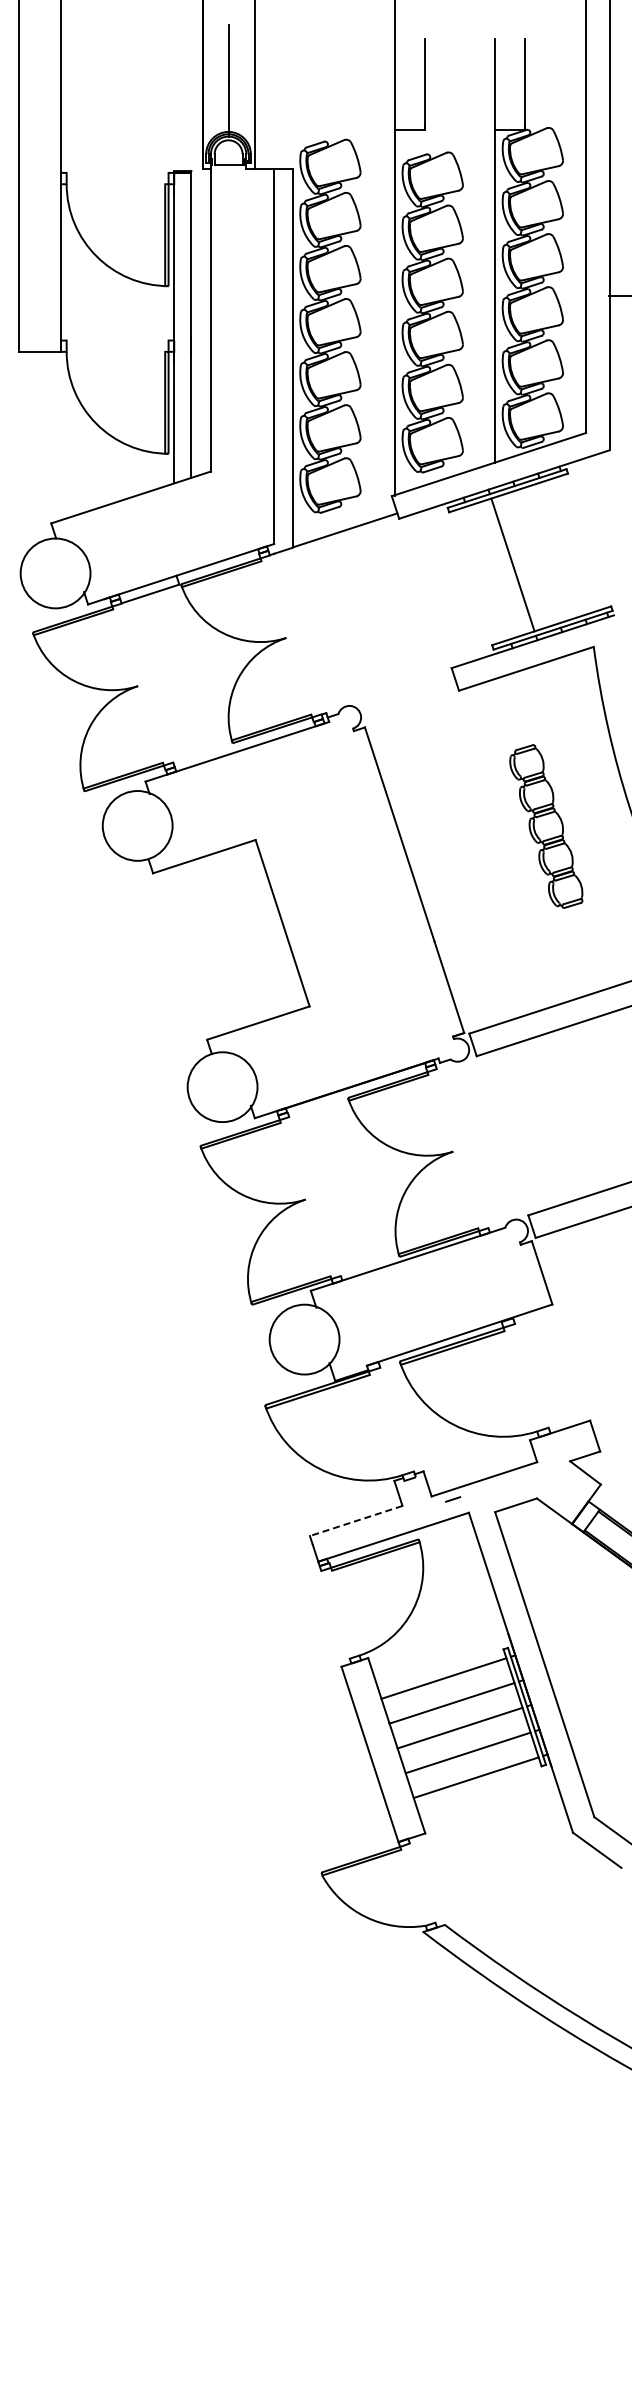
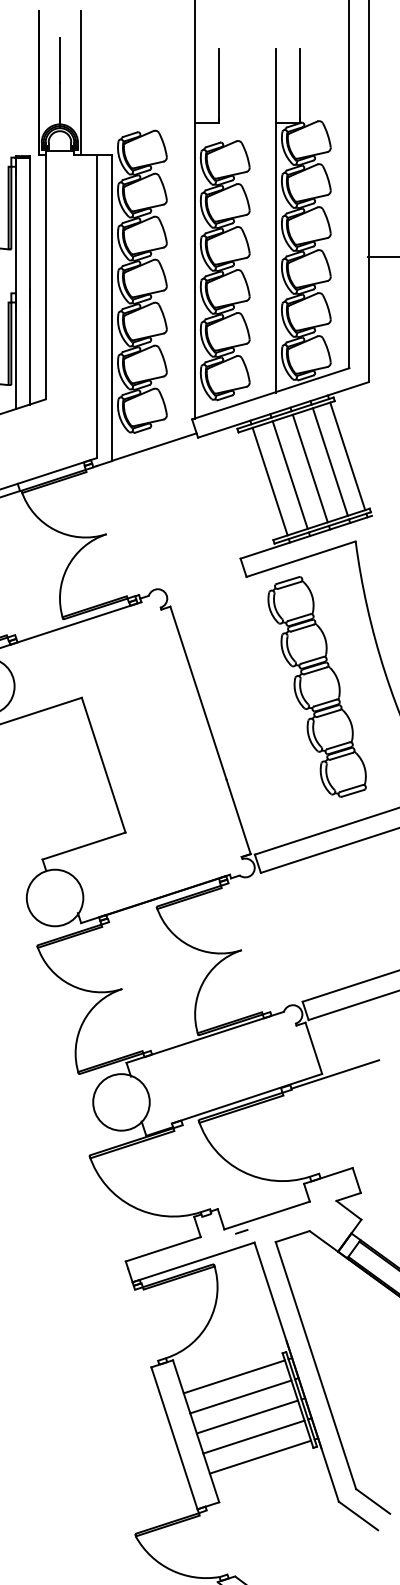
line: (583, 541) -> (347, 456), added
line: (562, 548) -> (330, 461), added
line: (537, 556) -> (310, 468), added
line: (487, 572) -> (269, 481), added
part: (546, 826) -> (317, 686), size x1.67
line: (568, 1304) -> (335, 1073), added
line: (356, 1520) -> (163, 1248), dashed -> solid

